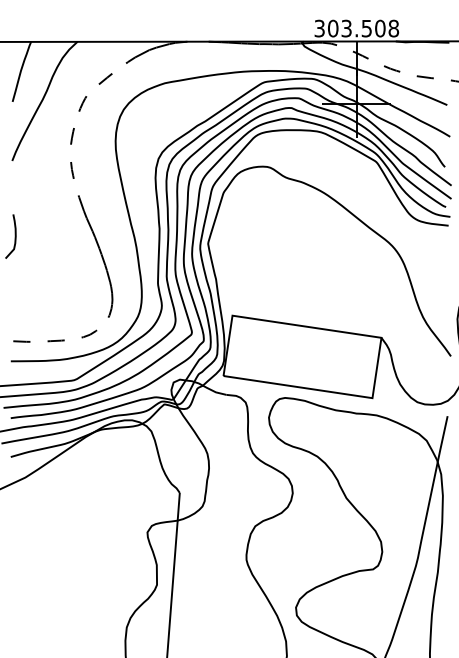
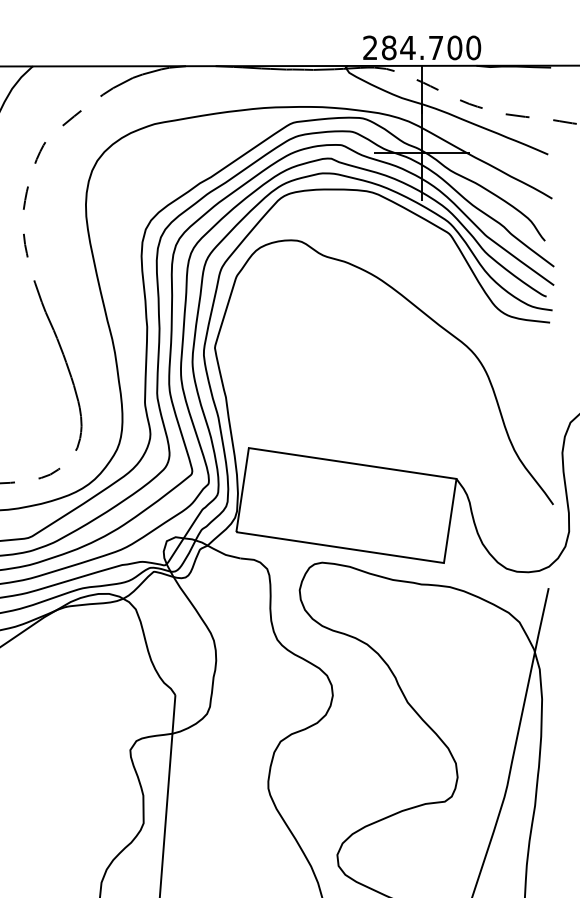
text: (356, 28) -> (421, 47), 303.508 -> 284.700

